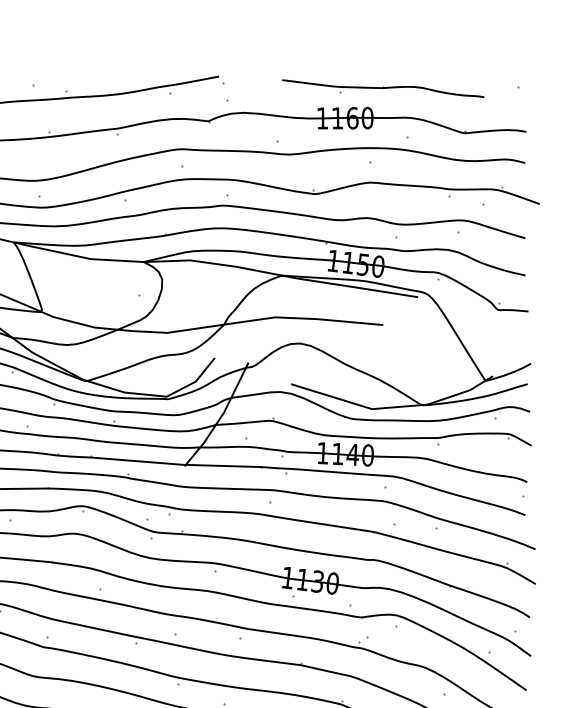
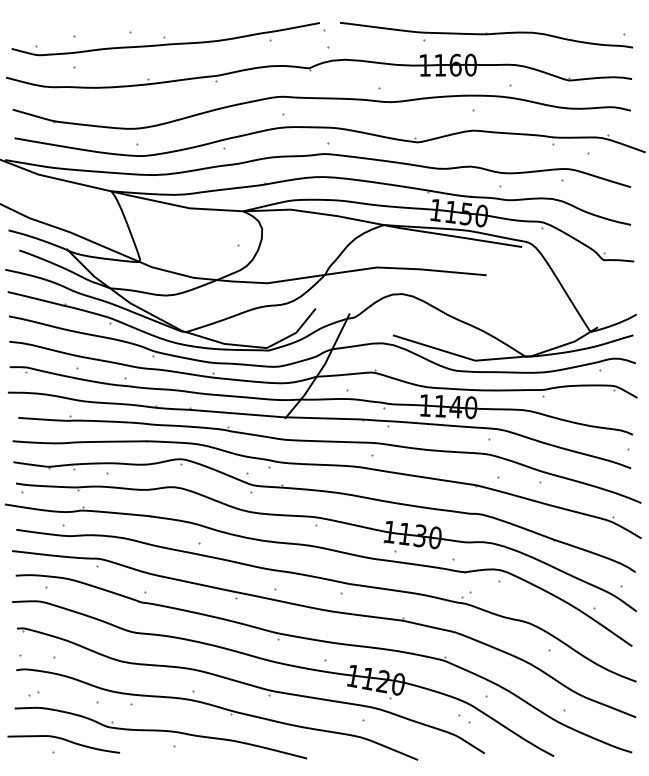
part: (383, 88) -> (486, 35), size x1.43

